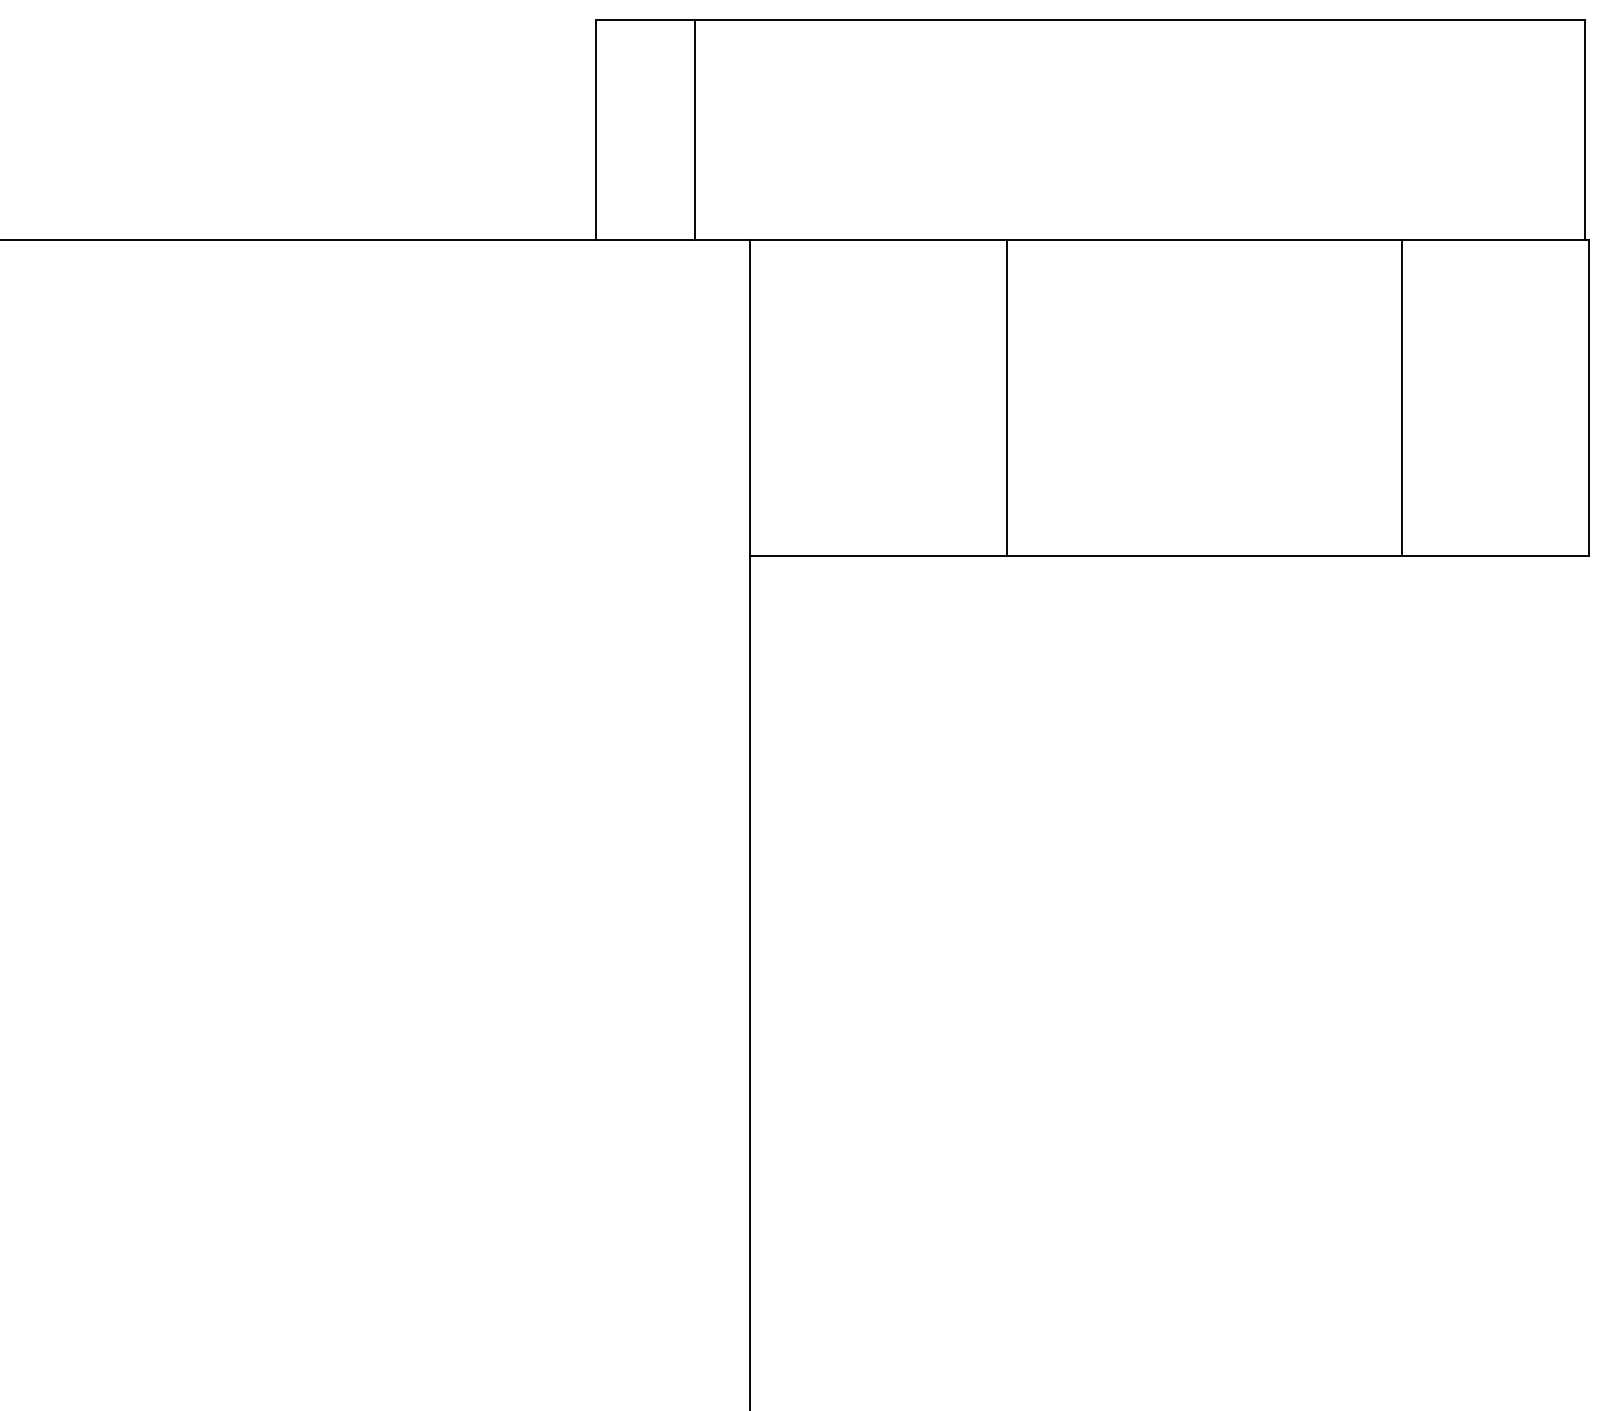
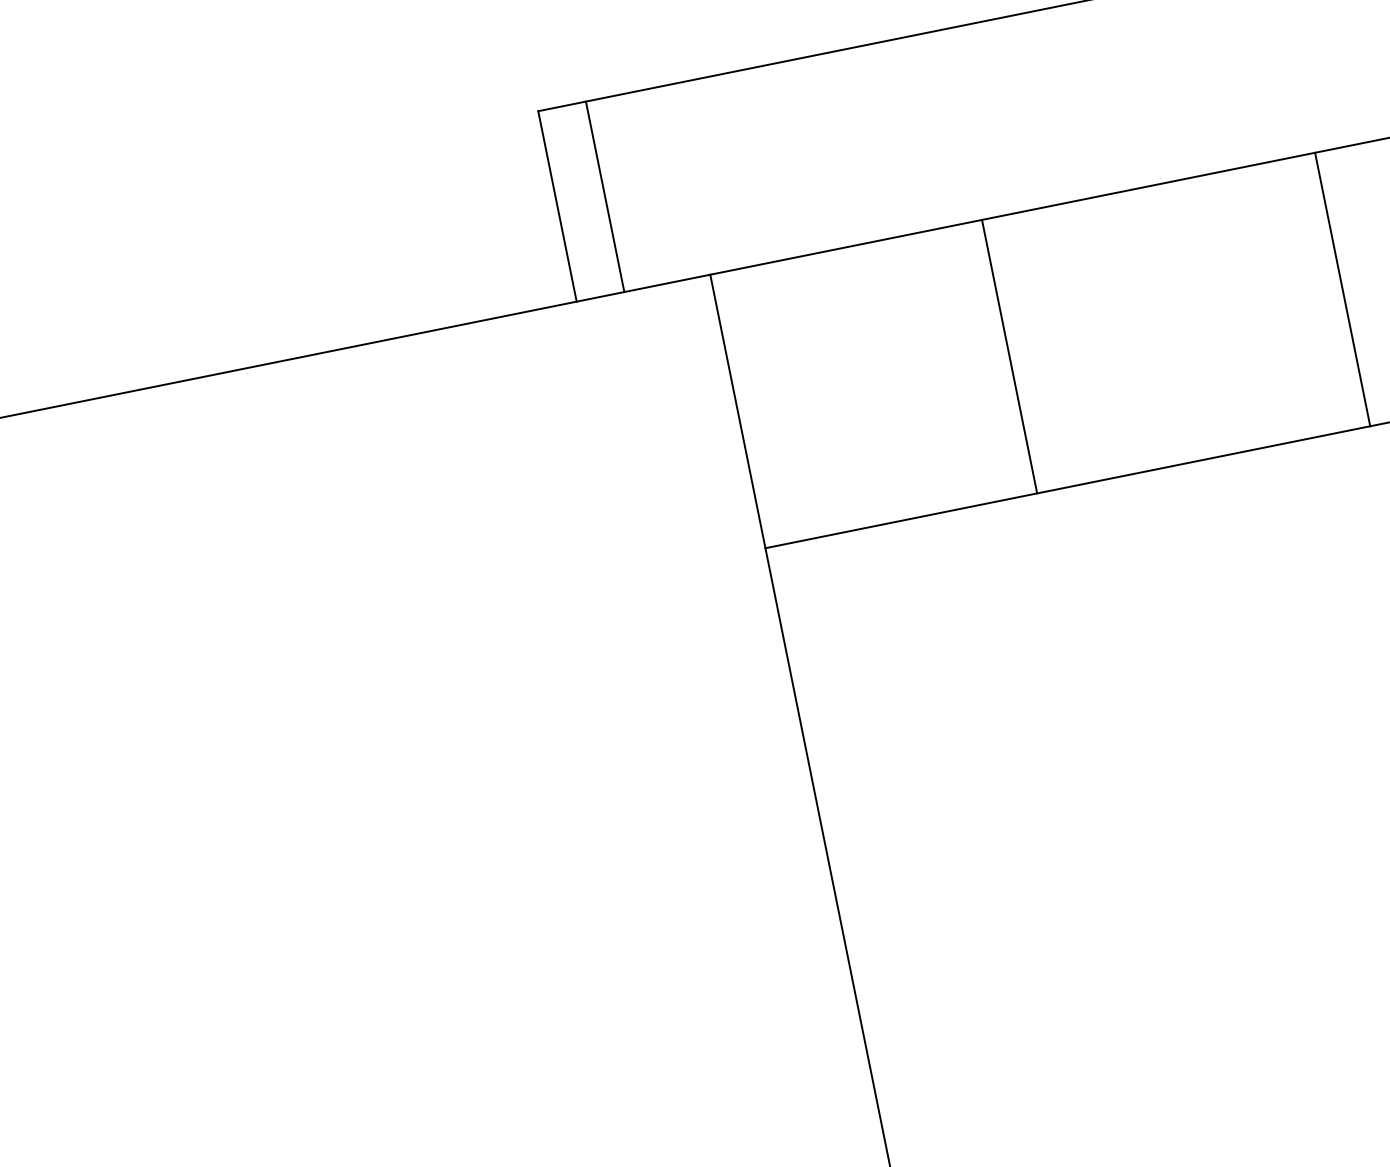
line: (695, 130) -> (605, 197), moved
line: (1006, 397) -> (1009, 356), moved
line: (1402, 397) -> (1342, 289), moved

